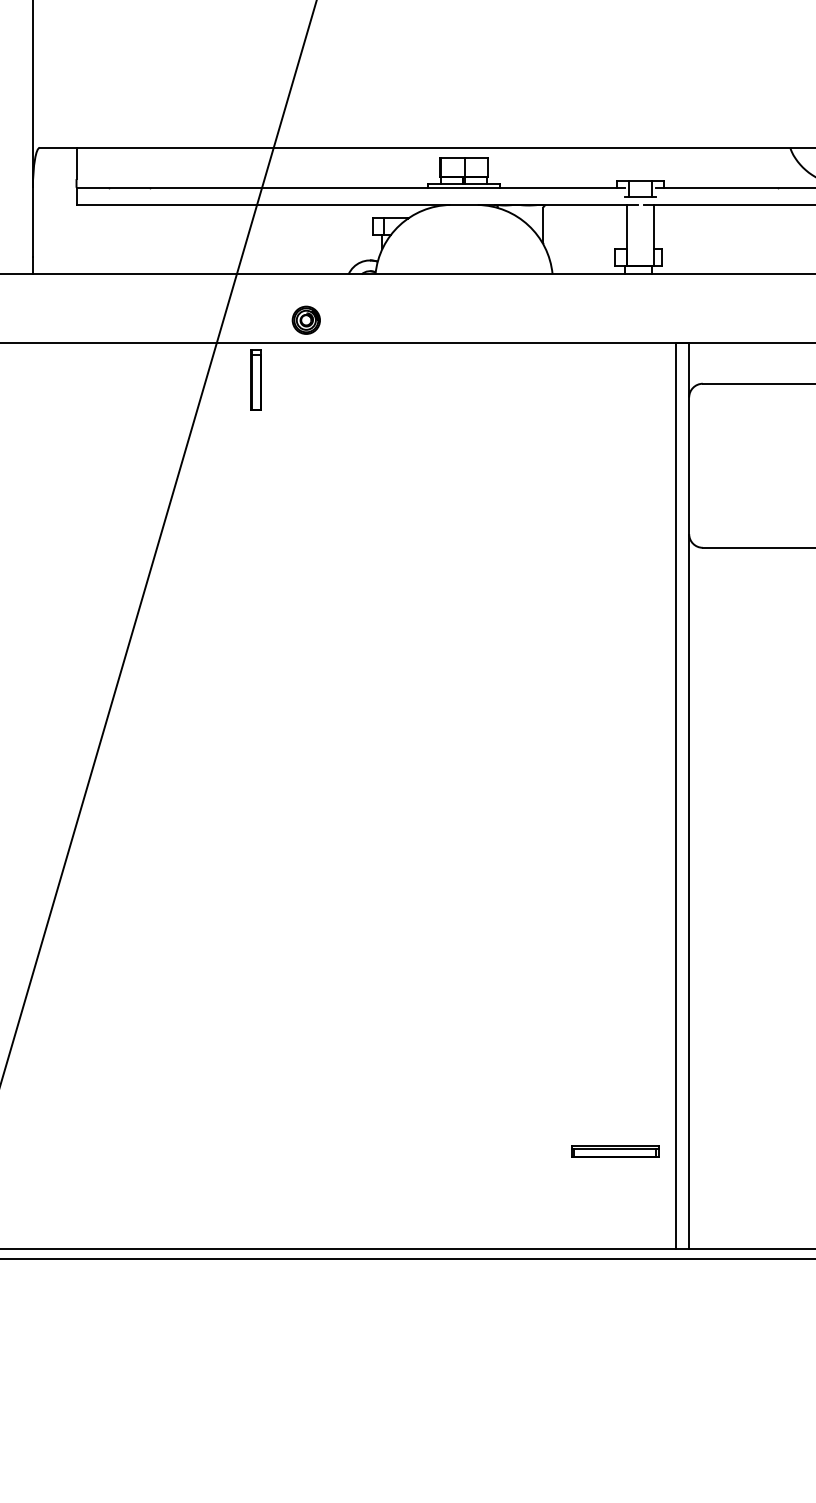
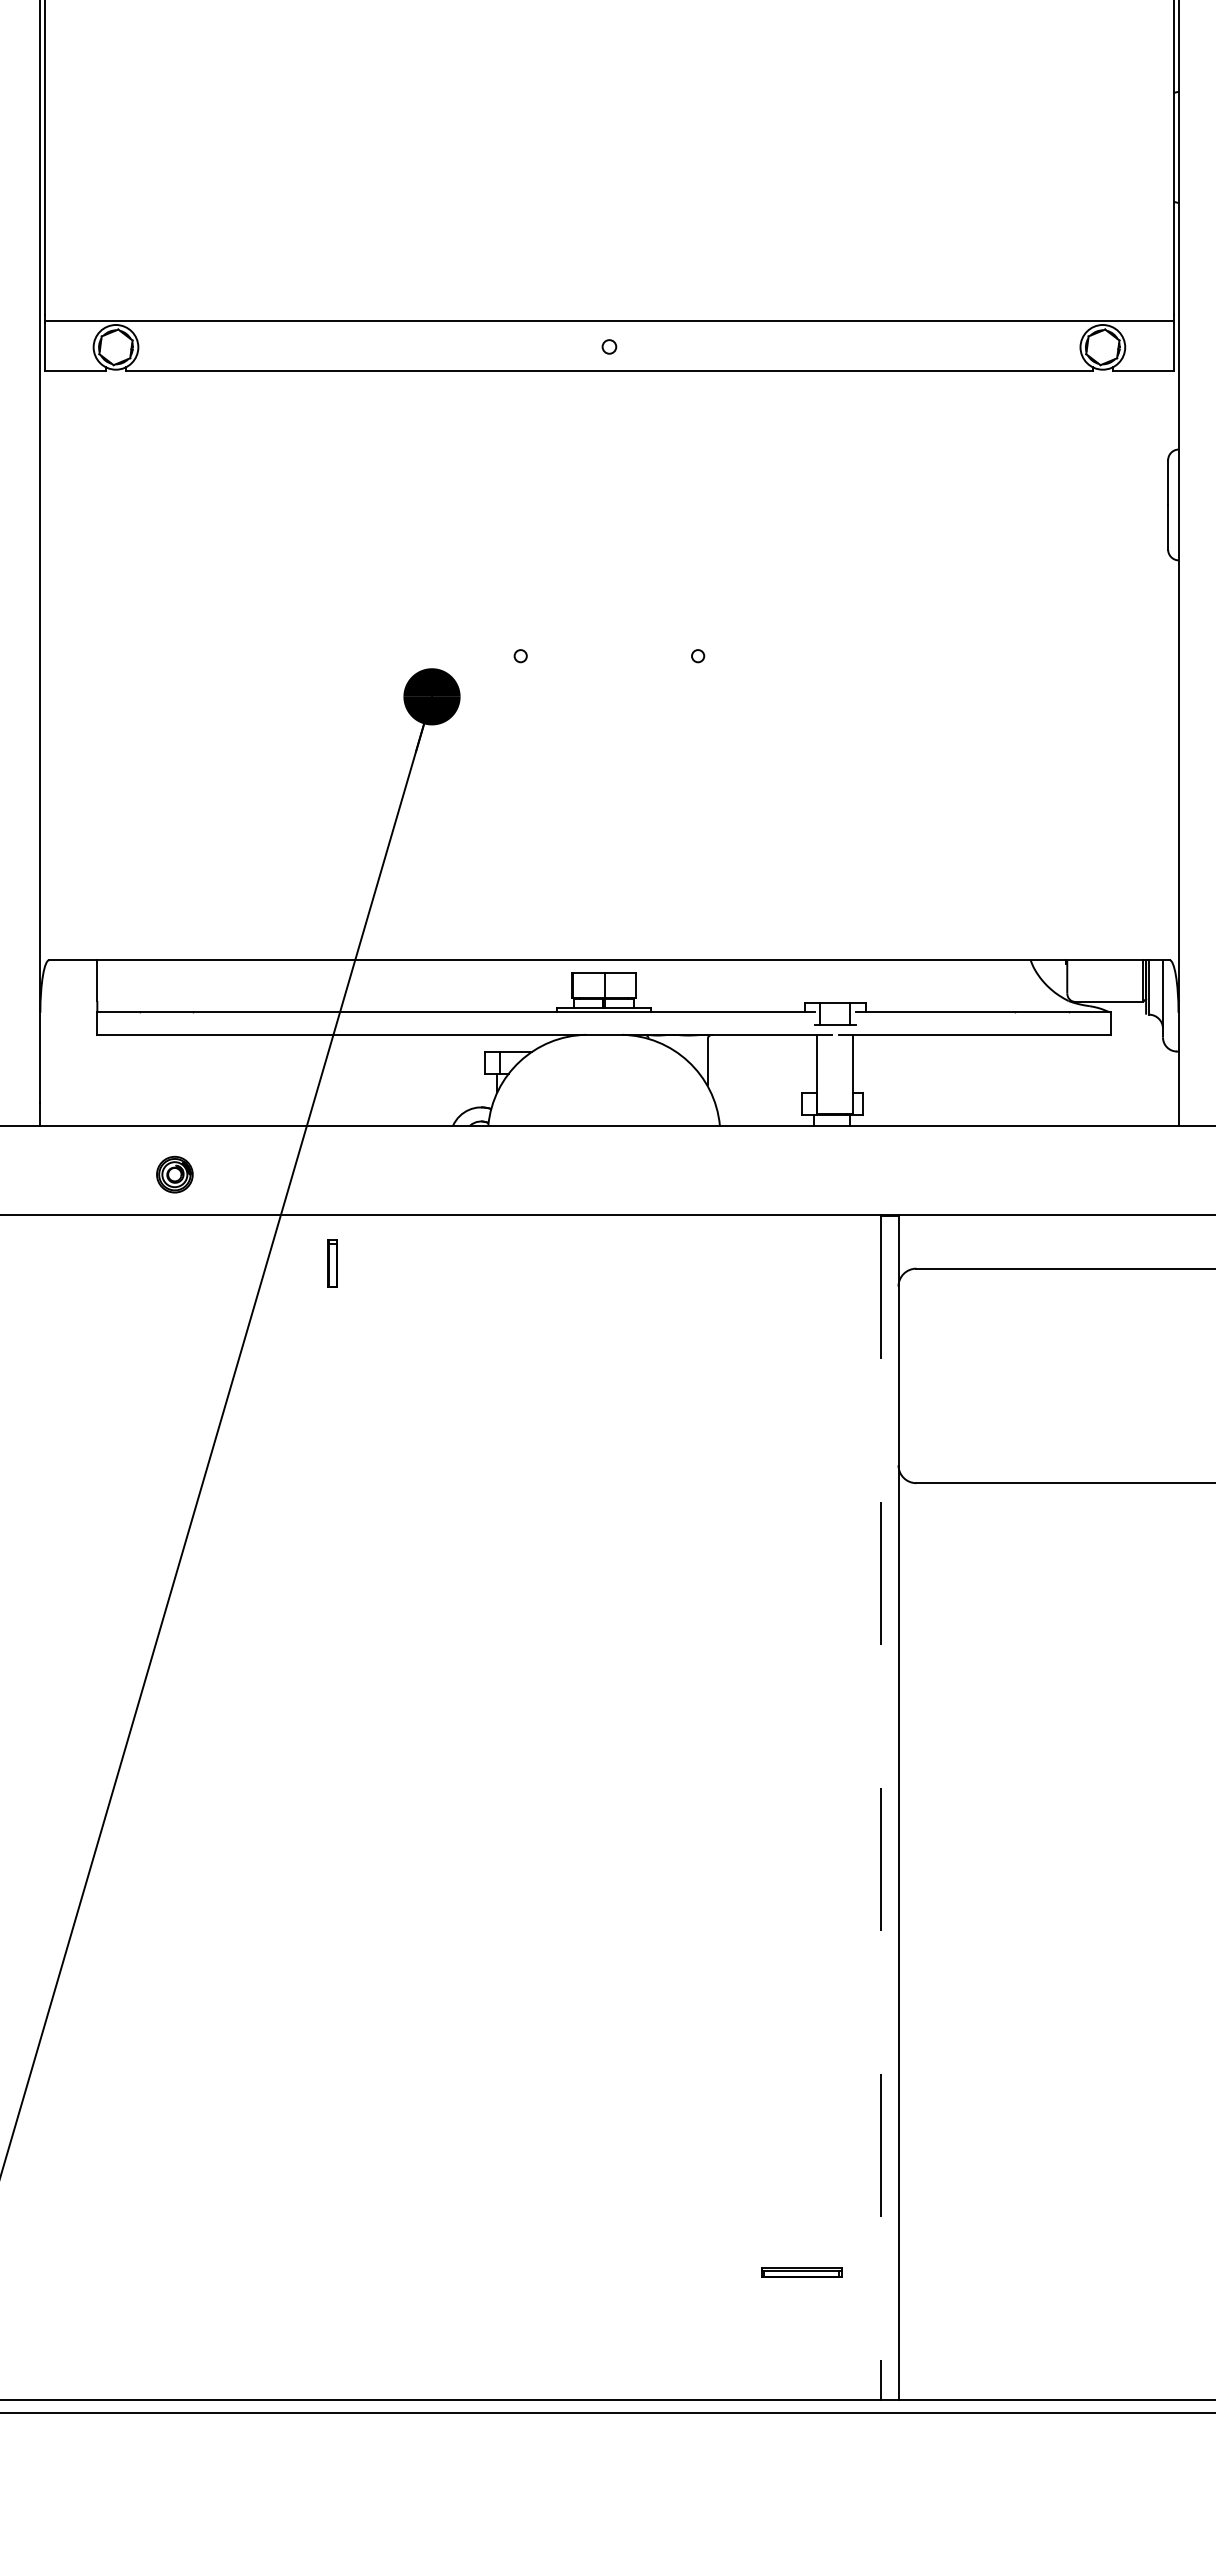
part: (306, 320) -> (174, 1174), moved
part: (256, 379) -> (332, 1263), size x0.6
line: (675, 796) -> (880, 1808), solid -> dashed
part: (614, 1151) -> (801, 2272), size x0.7

